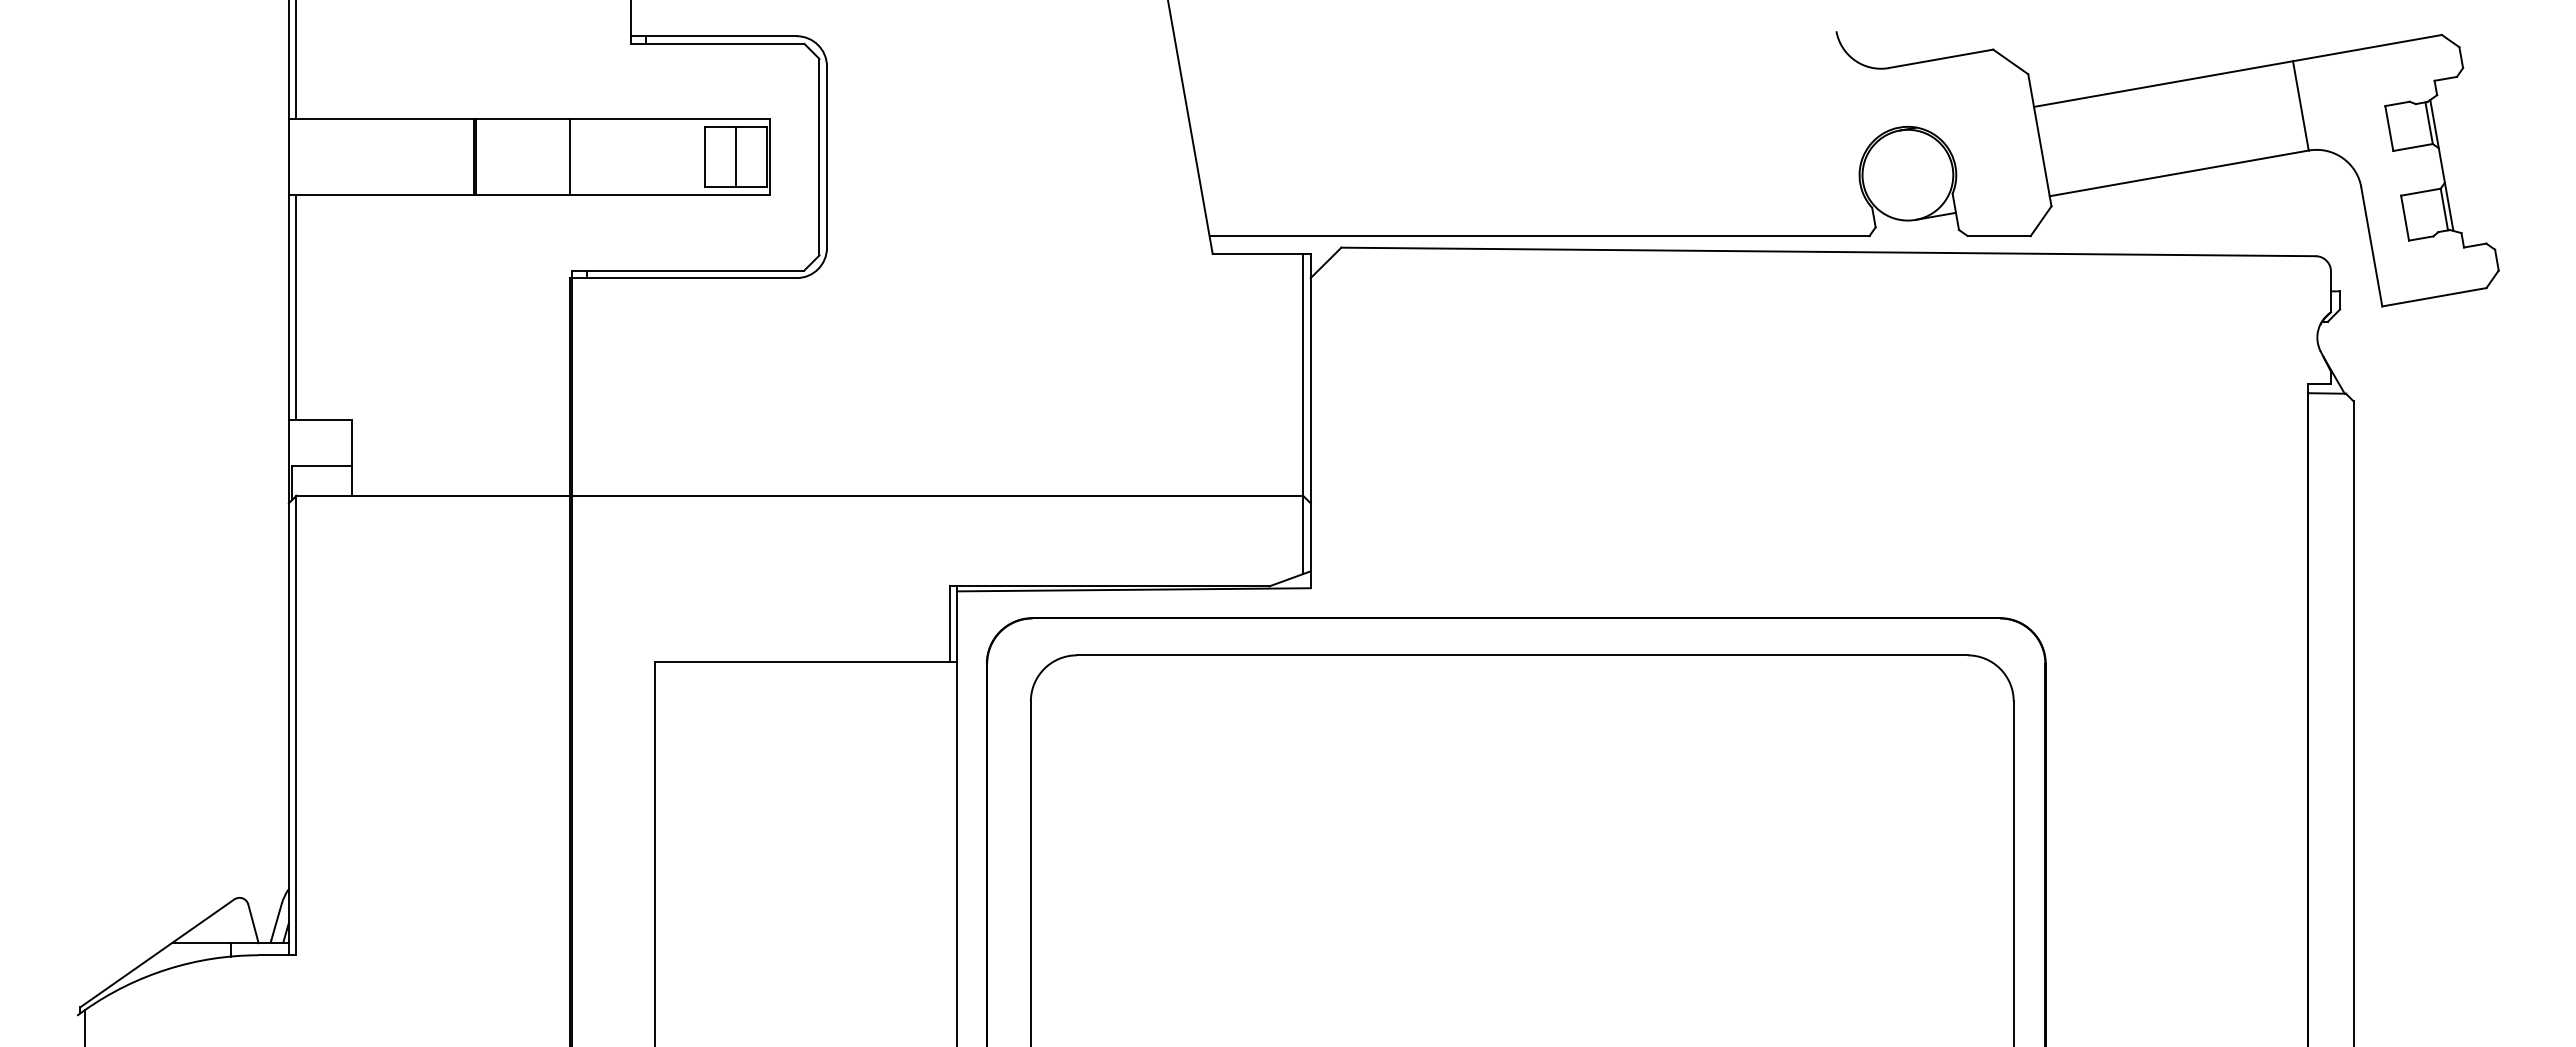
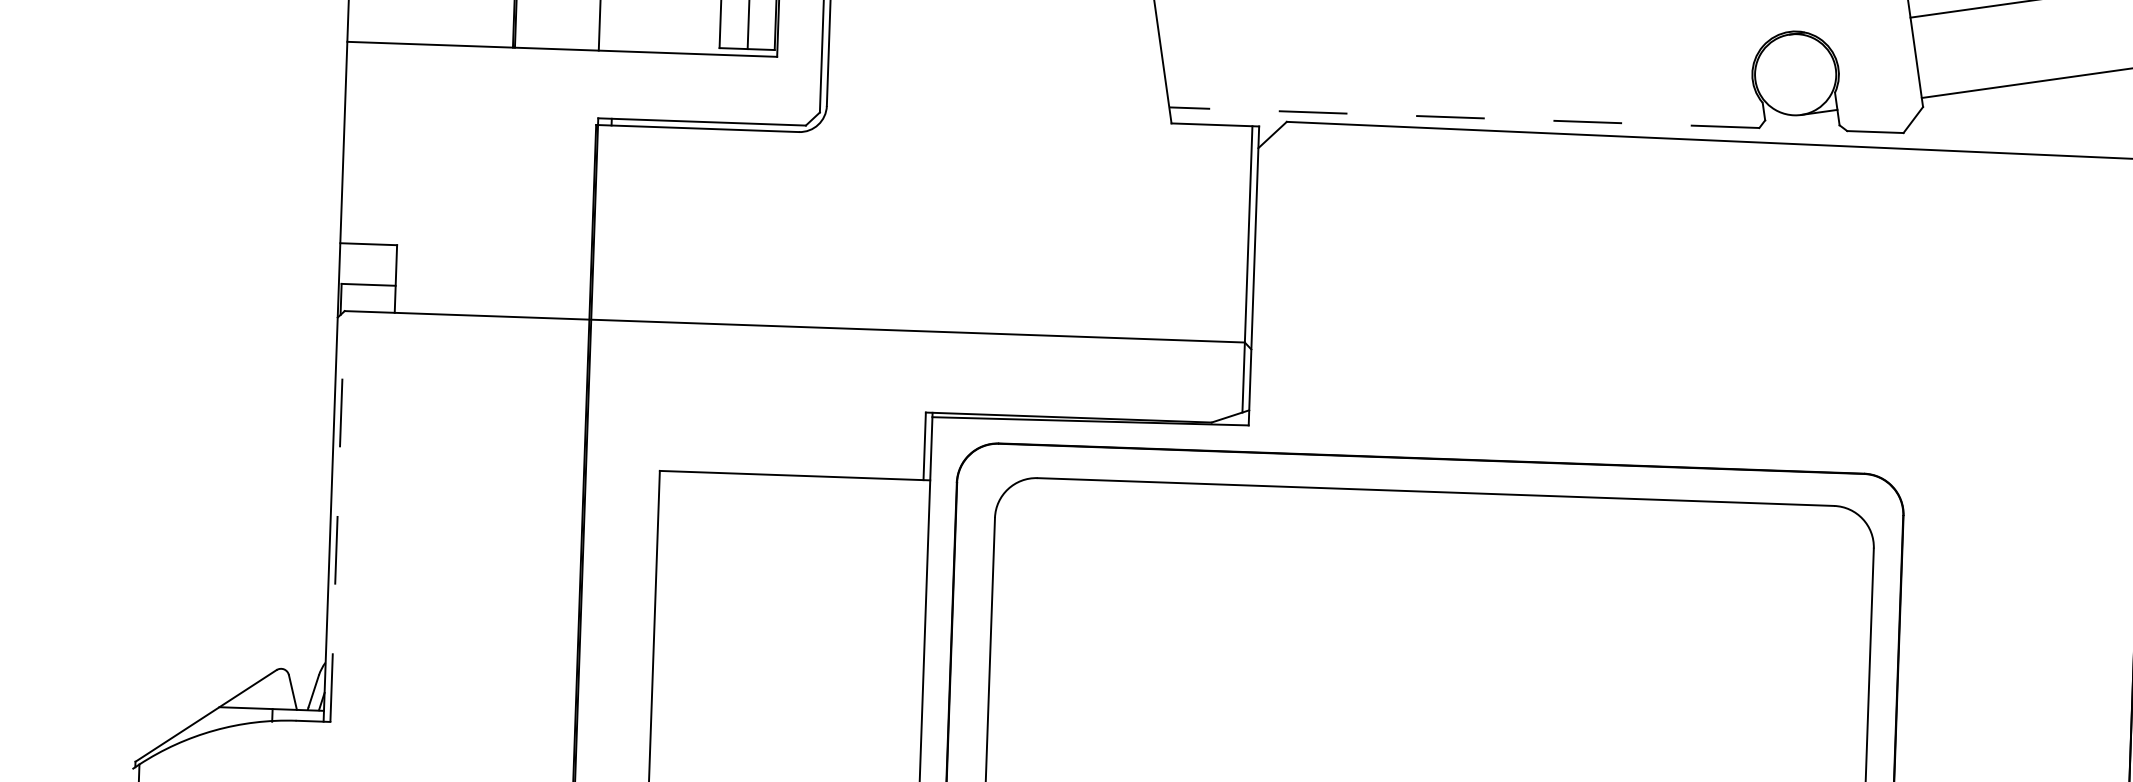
line: (1539, 236) -> (1464, 118), solid -> dashed
line: (296, 307) -> (350, 142), removed
line: (296, 725) -> (337, 516), solid -> dashed

